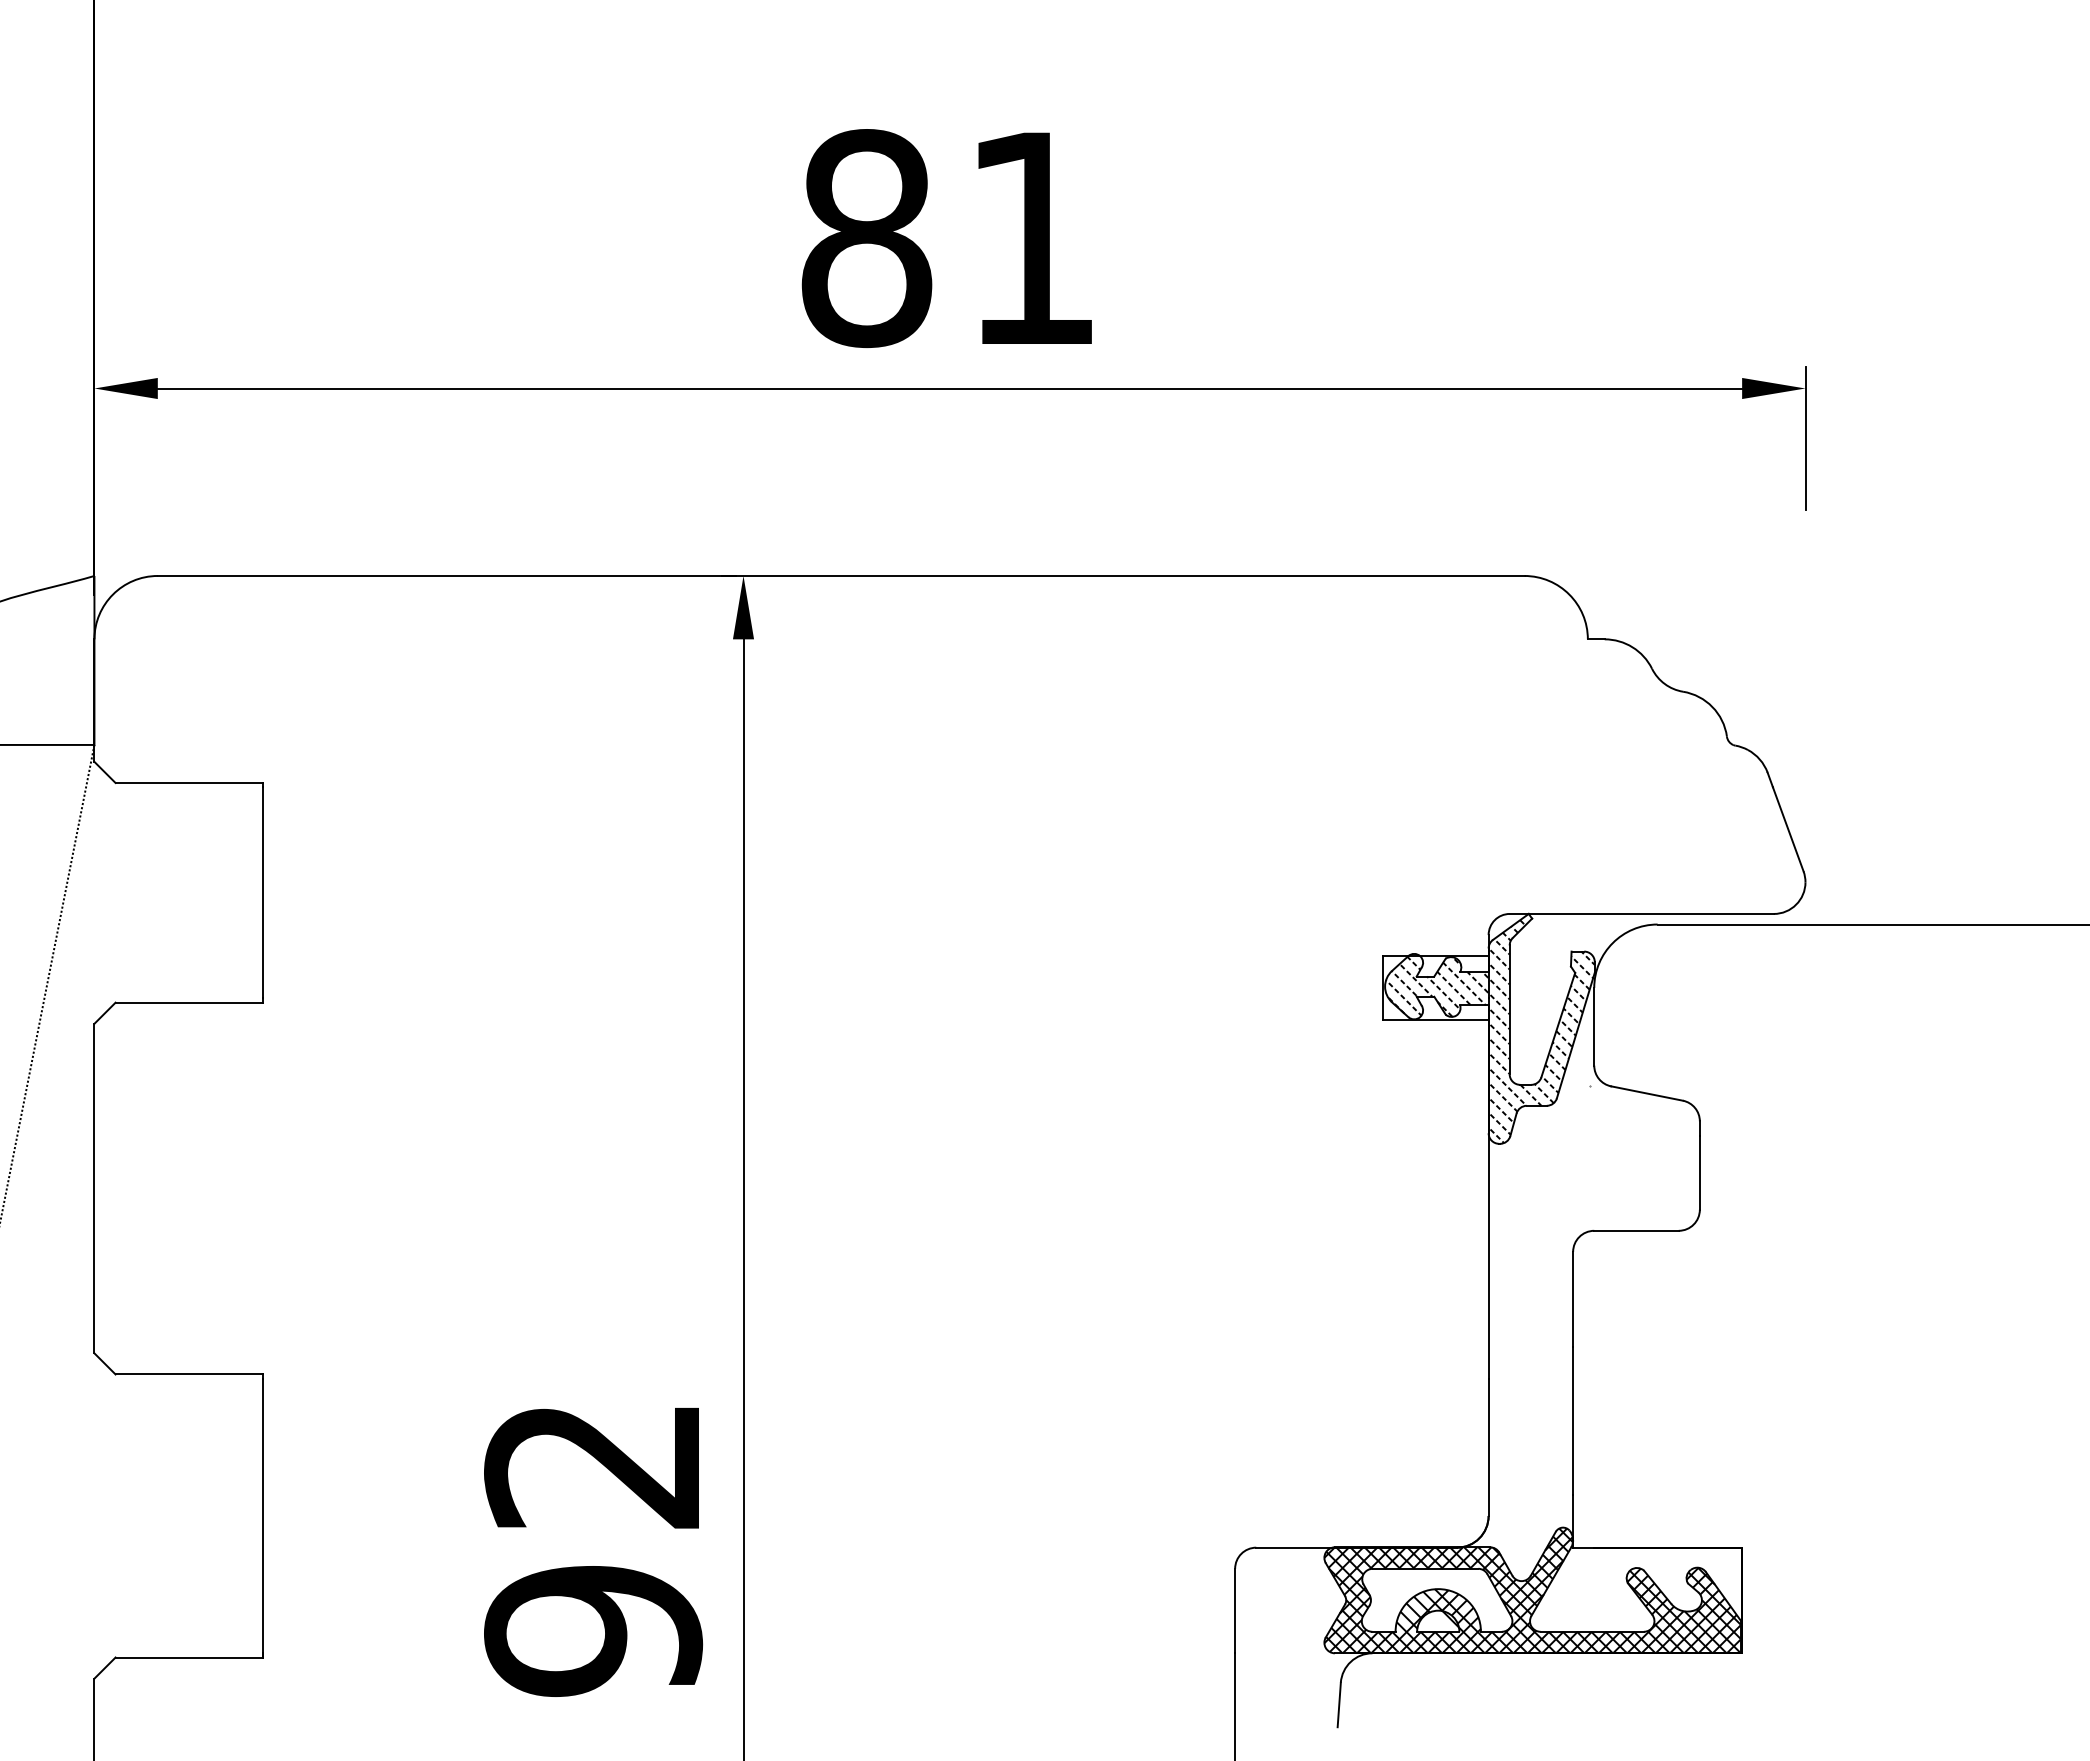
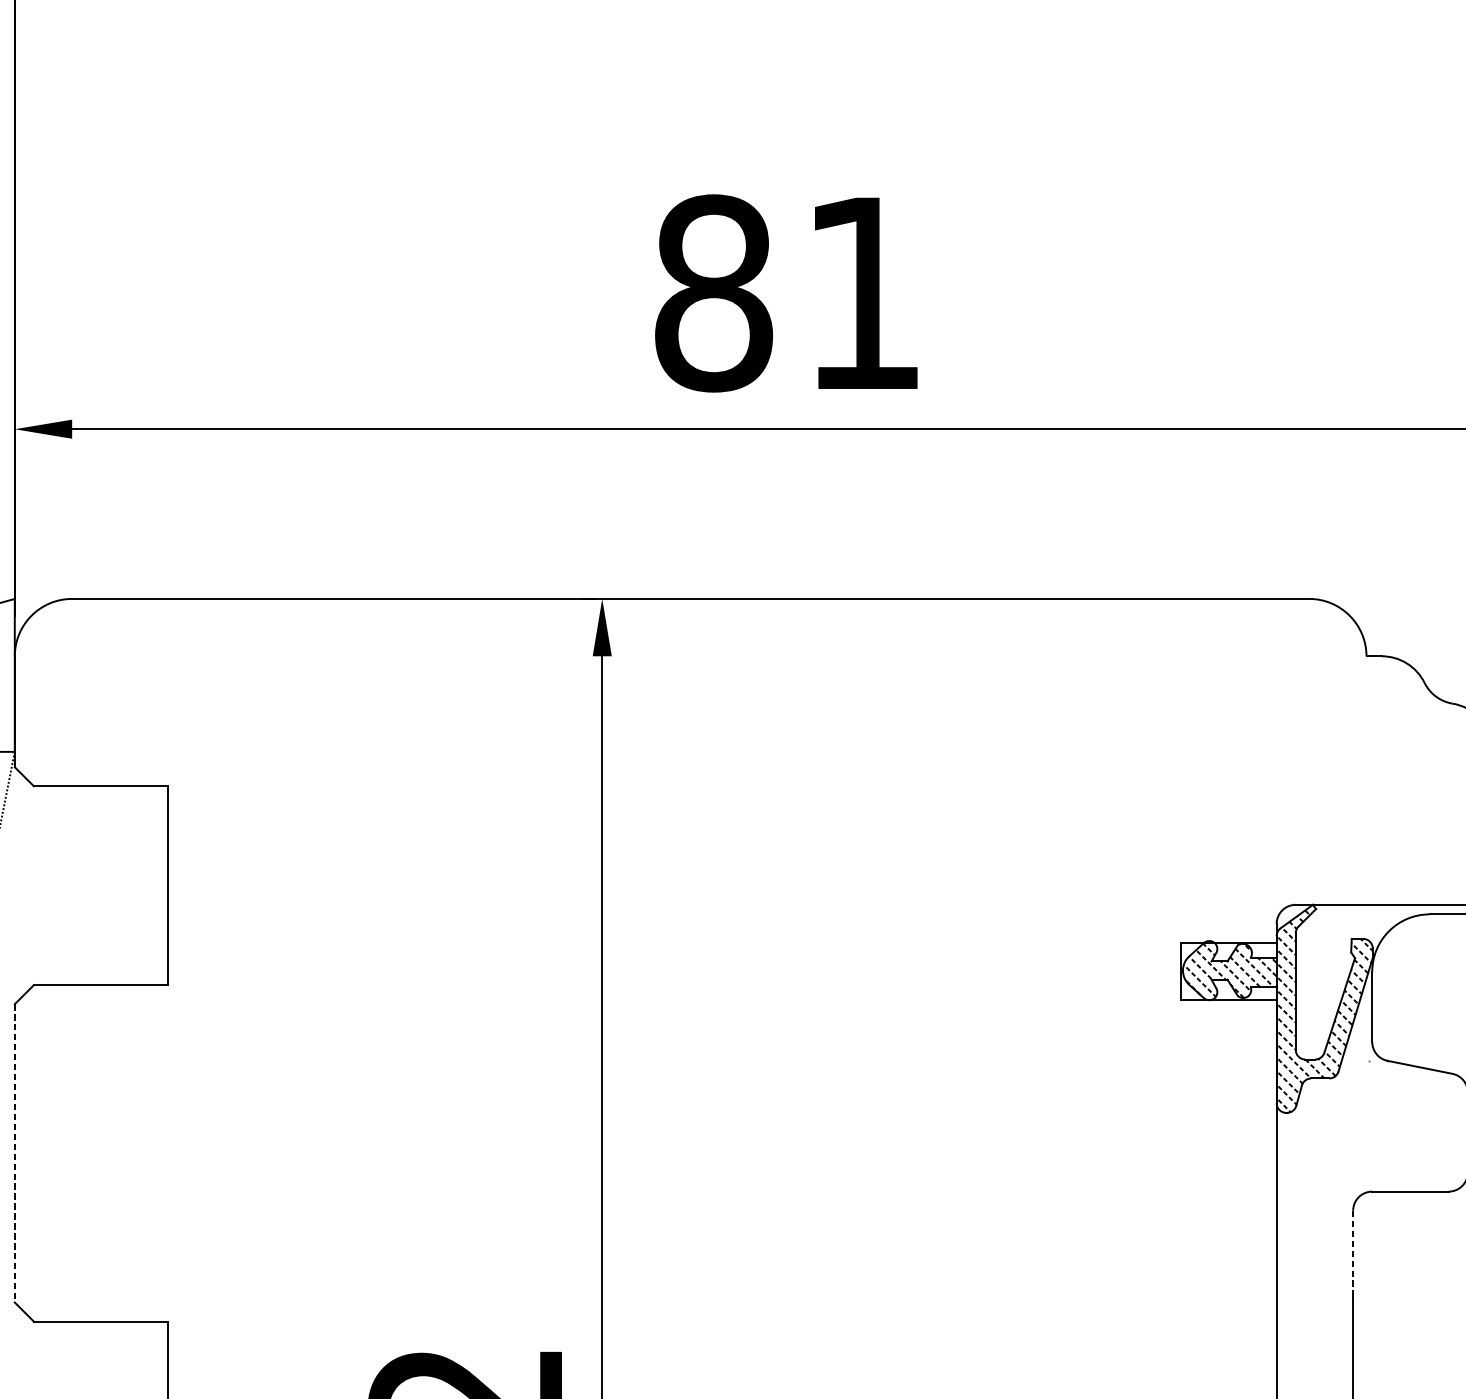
line: (94, 1188) -> (14, 1153), solid -> dashed
line: (1573, 1299) -> (1353, 1253), solid -> dashed

